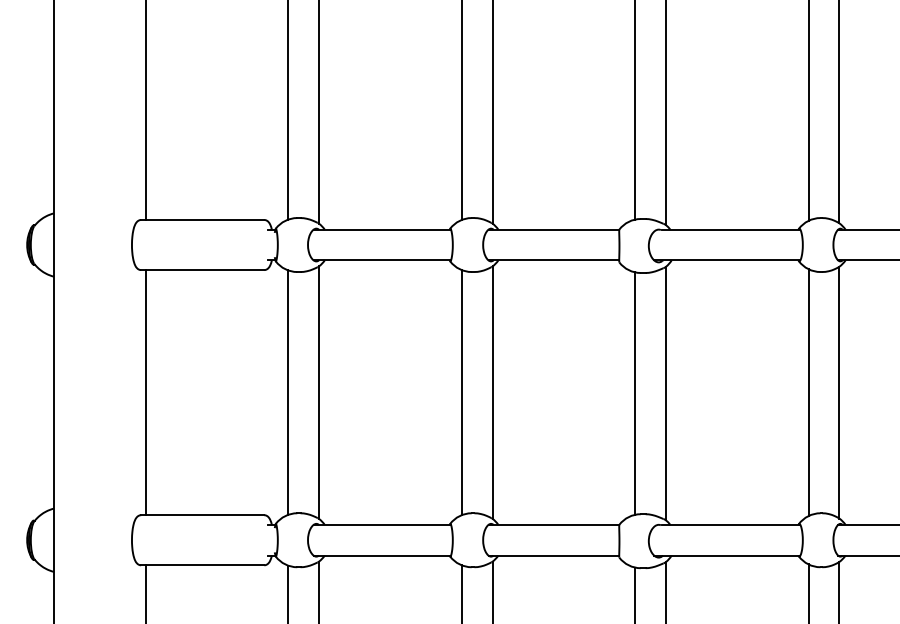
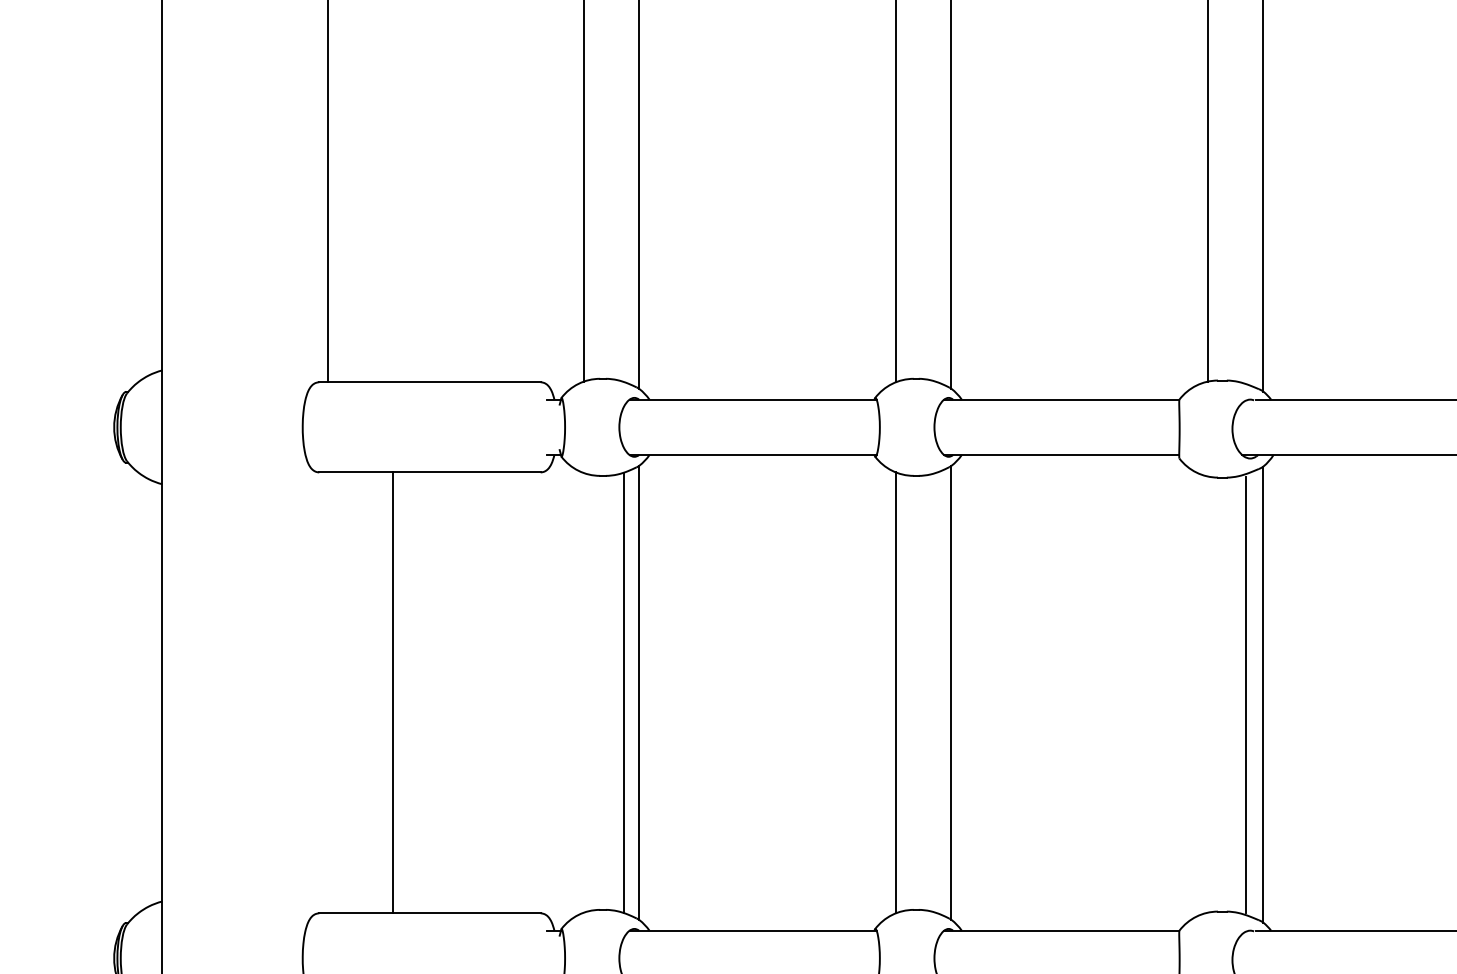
line: (146, 392) -> (393, 692), moved
line: (288, 392) -> (623, 692), moved
line: (635, 393) -> (1246, 694), moved

